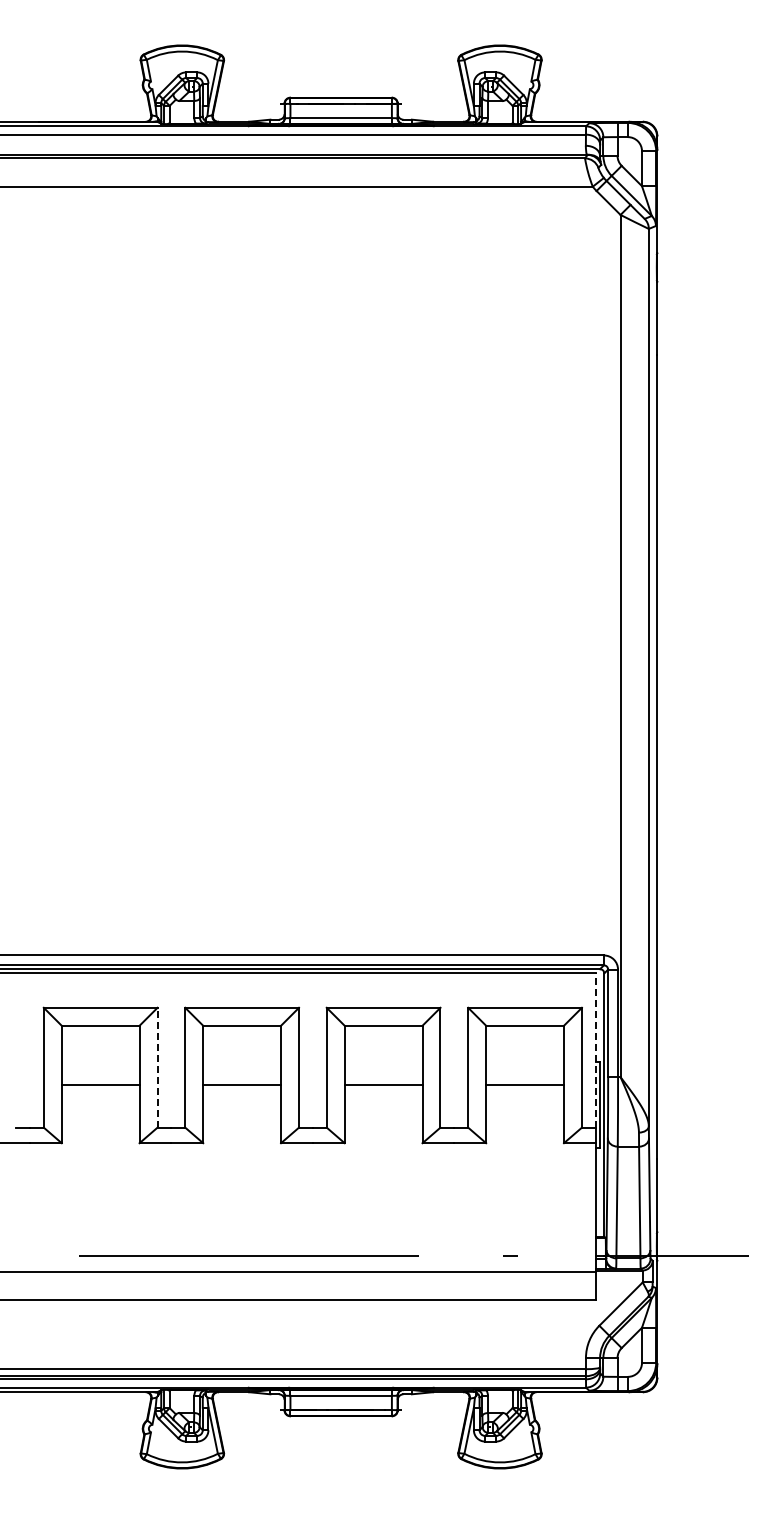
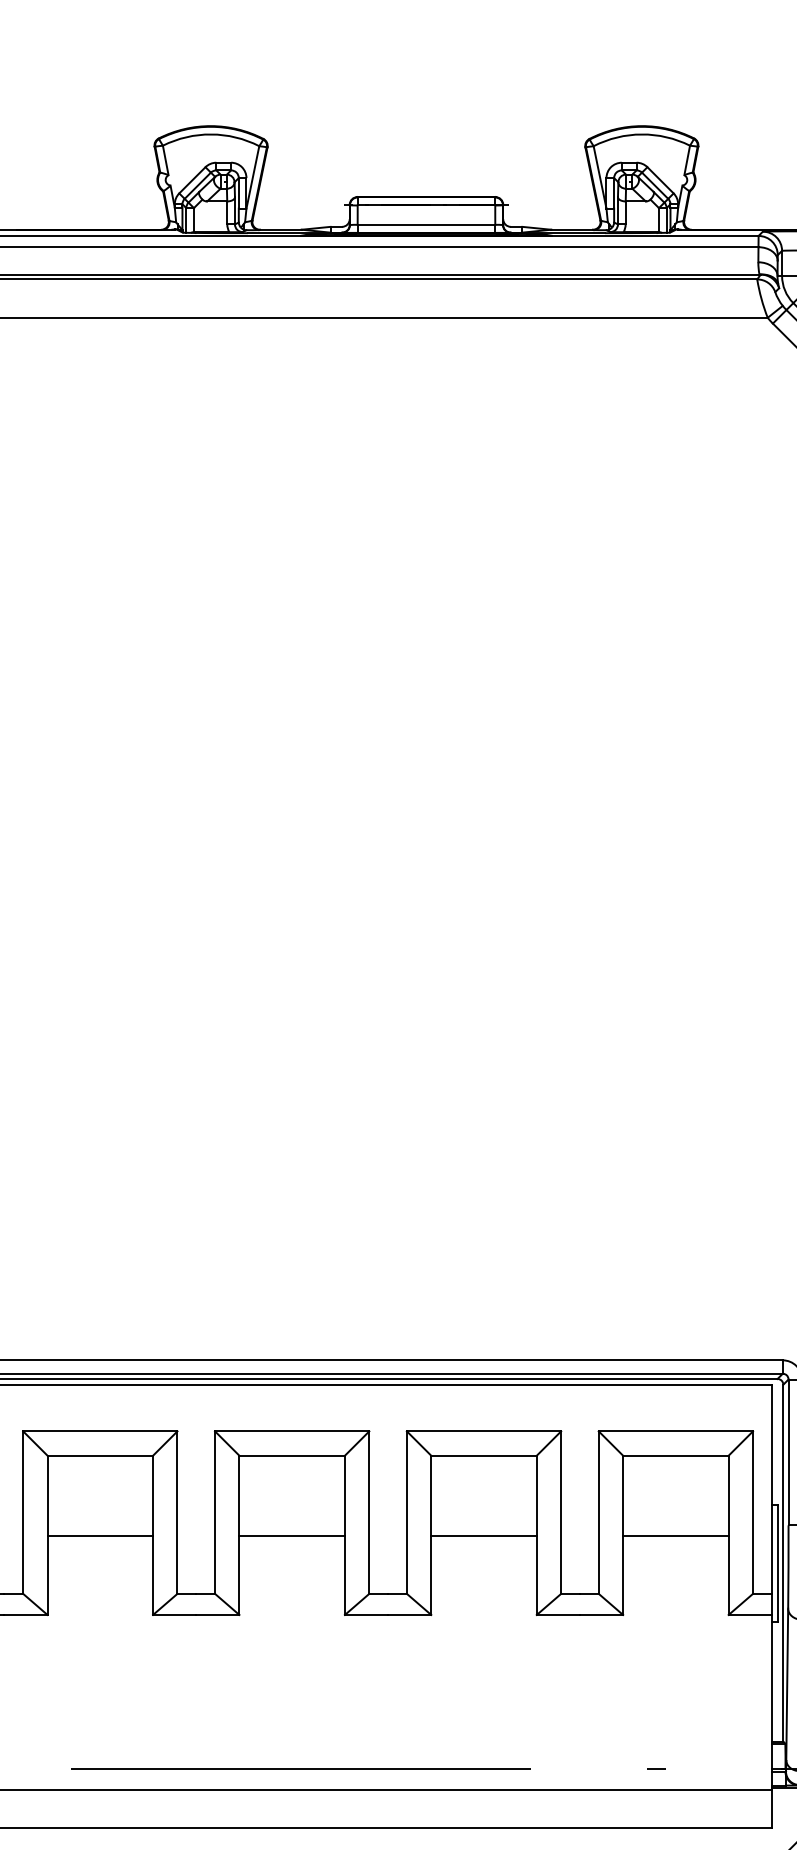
line: (595, 1050) -> (771, 1489), dashed -> solid
line: (157, 1067) -> (177, 1512), dashed -> solid

